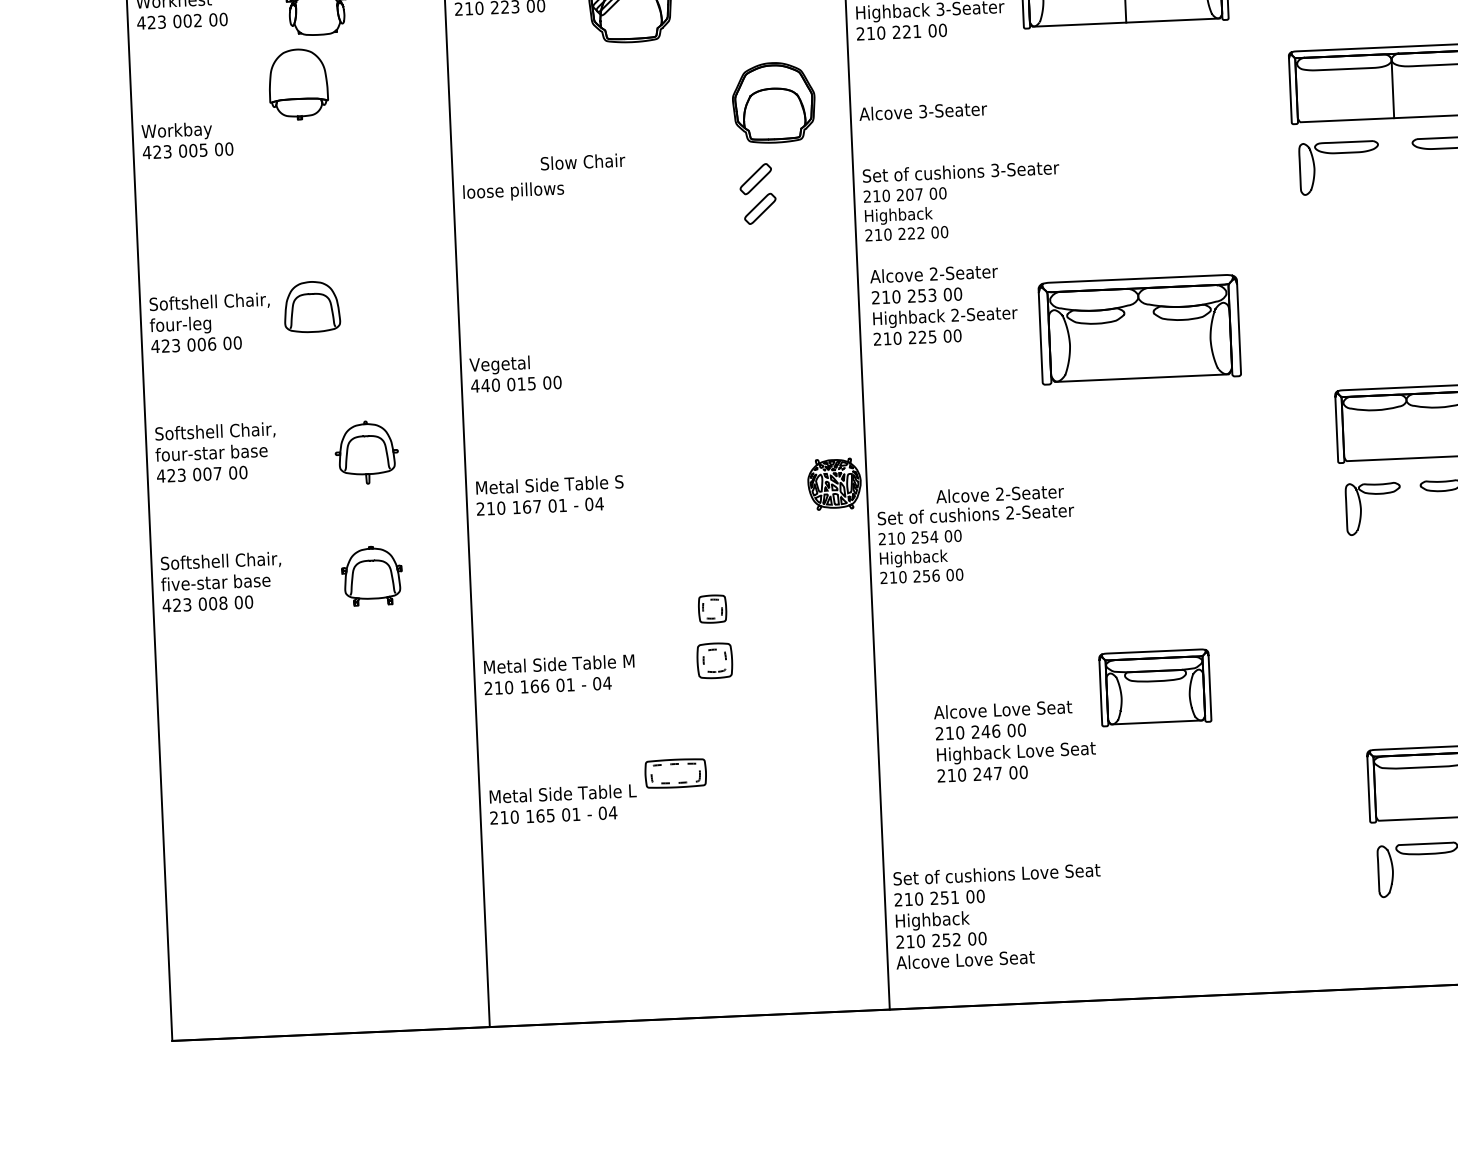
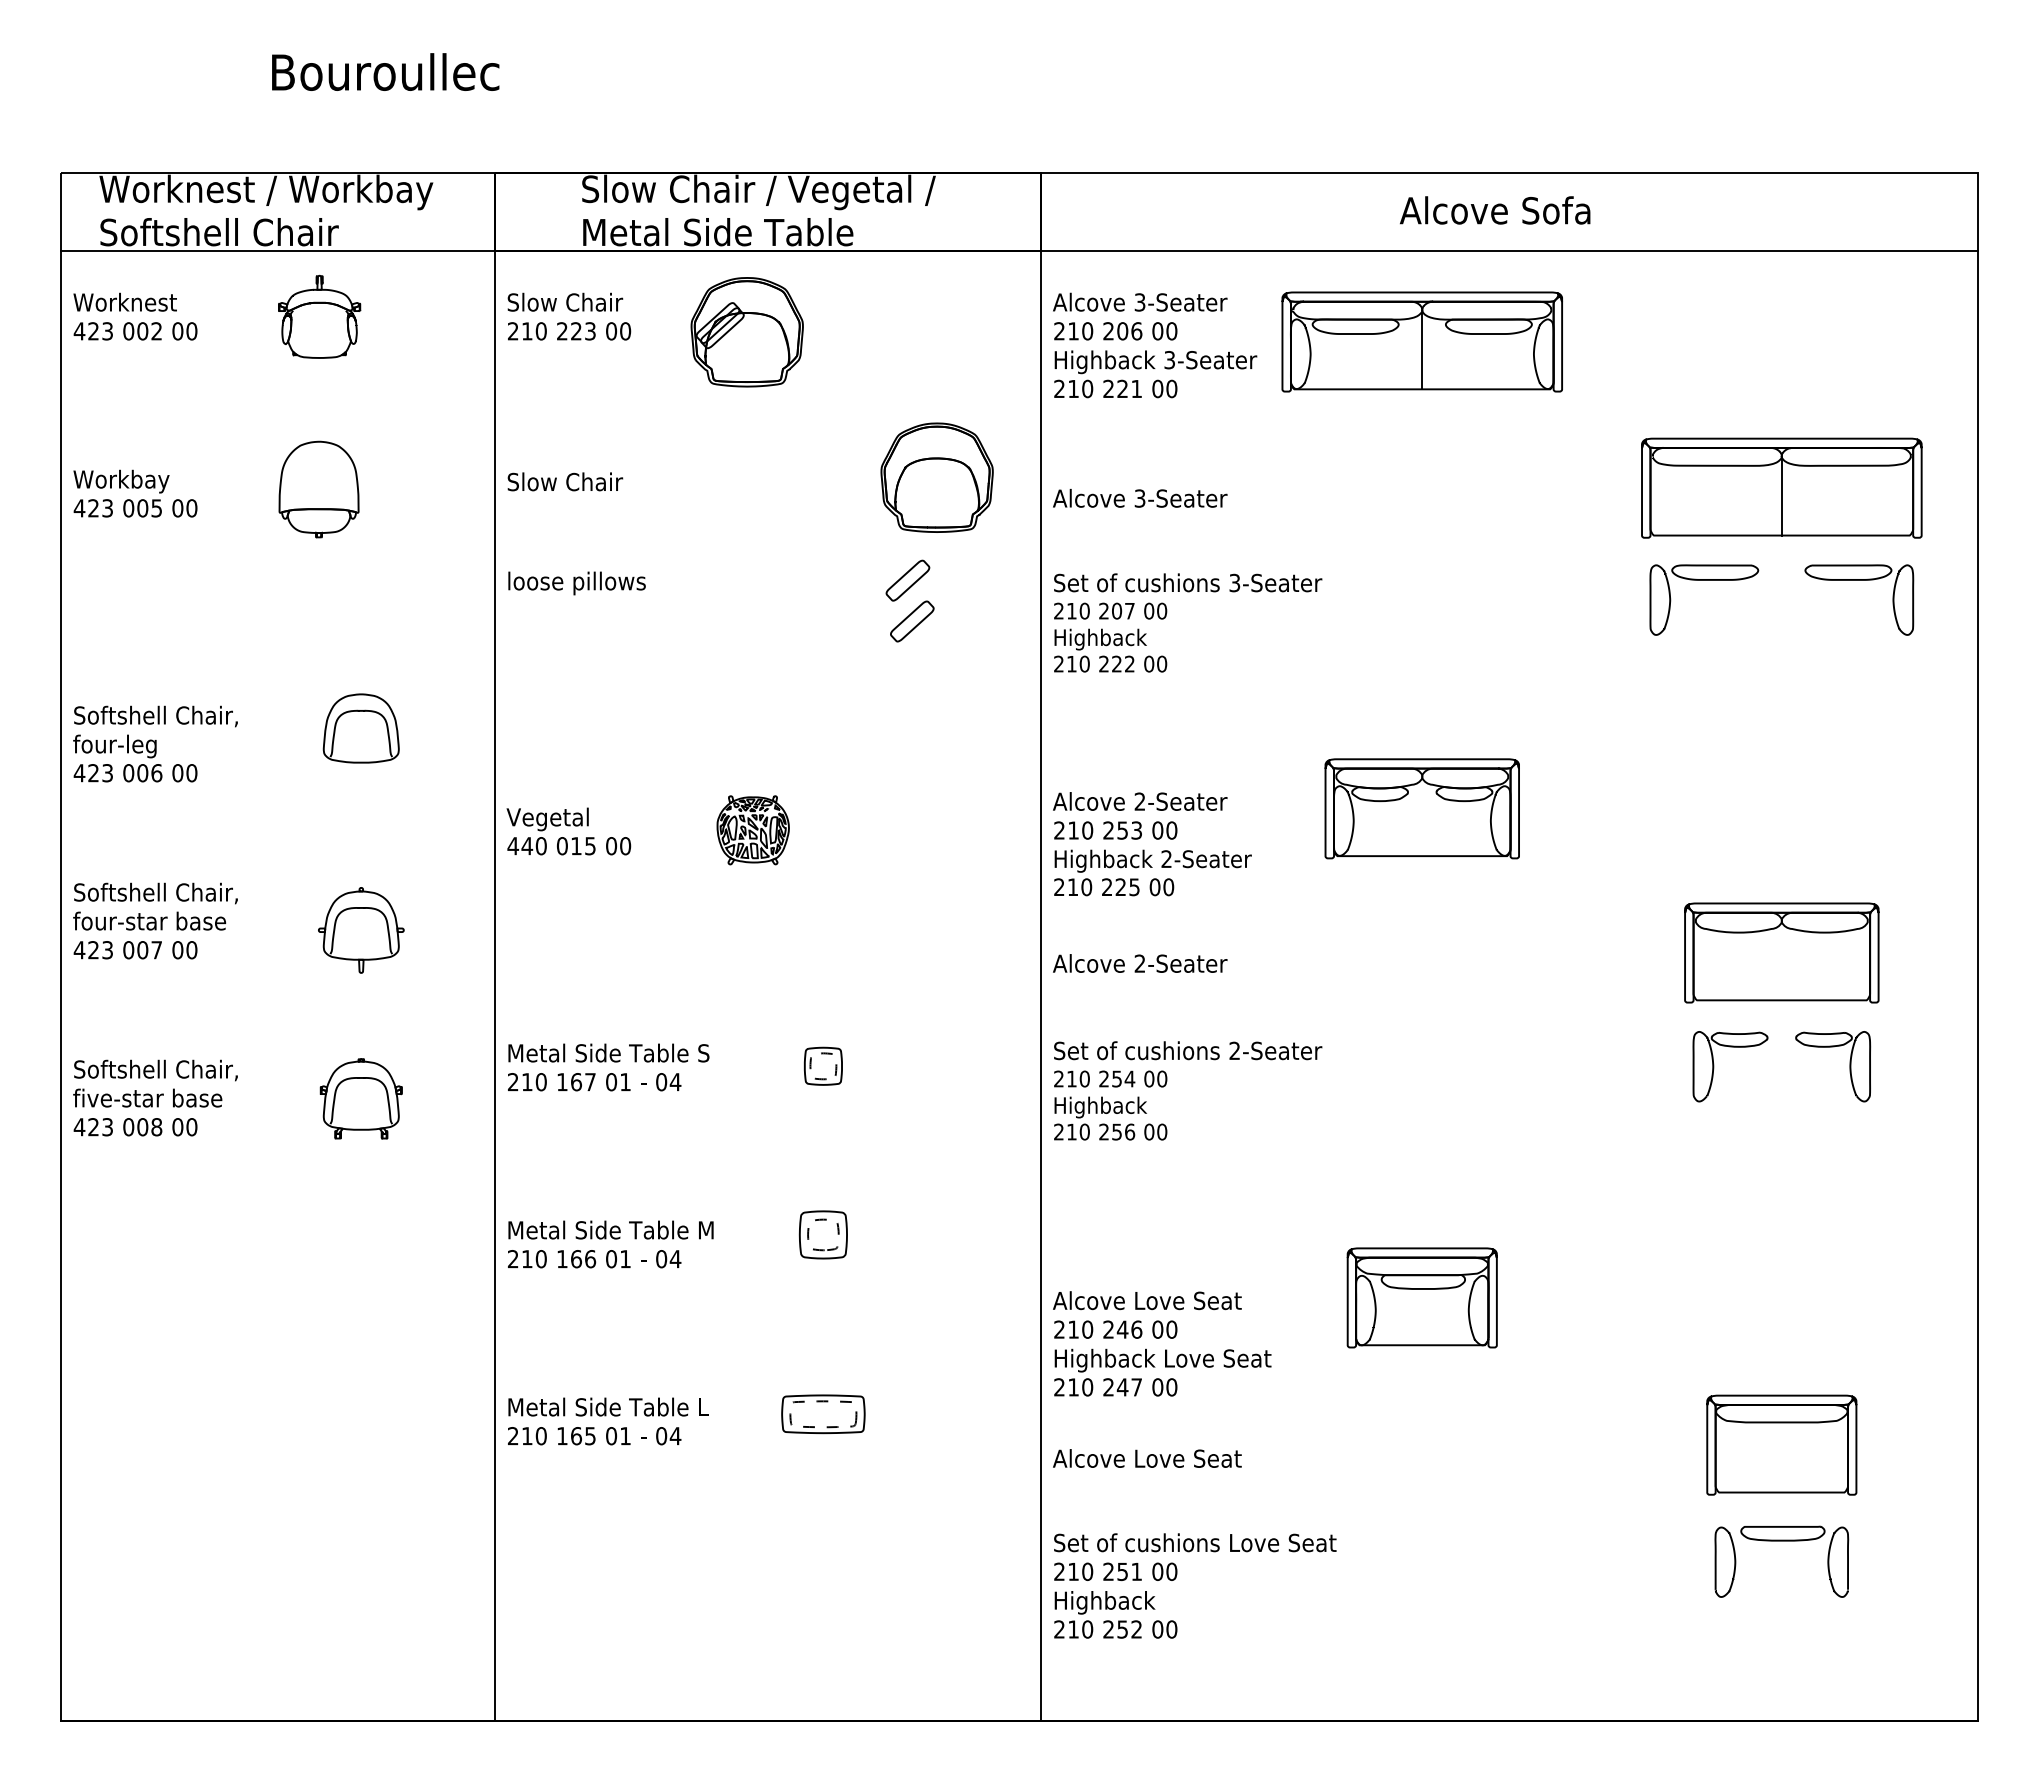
part: (298, 84) -> (318, 489), moved
text: (583, 161) -> (565, 481), moved
text: (944, 305) -> (1152, 844), moved
part: (311, 306) -> (360, 728), moved
part: (1139, 329) -> (1421, 808), size x0.71
part: (834, 484) -> (752, 830), moved
text: (1000, 494) -> (1140, 963), moved
text: (549, 495) -> (608, 1067), moved
part: (712, 608) -> (823, 1065), moved
text: (1015, 740) -> (1162, 1343), moved
part: (675, 773) -> (823, 1414), moved
text: (965, 959) -> (1147, 1458), moved

